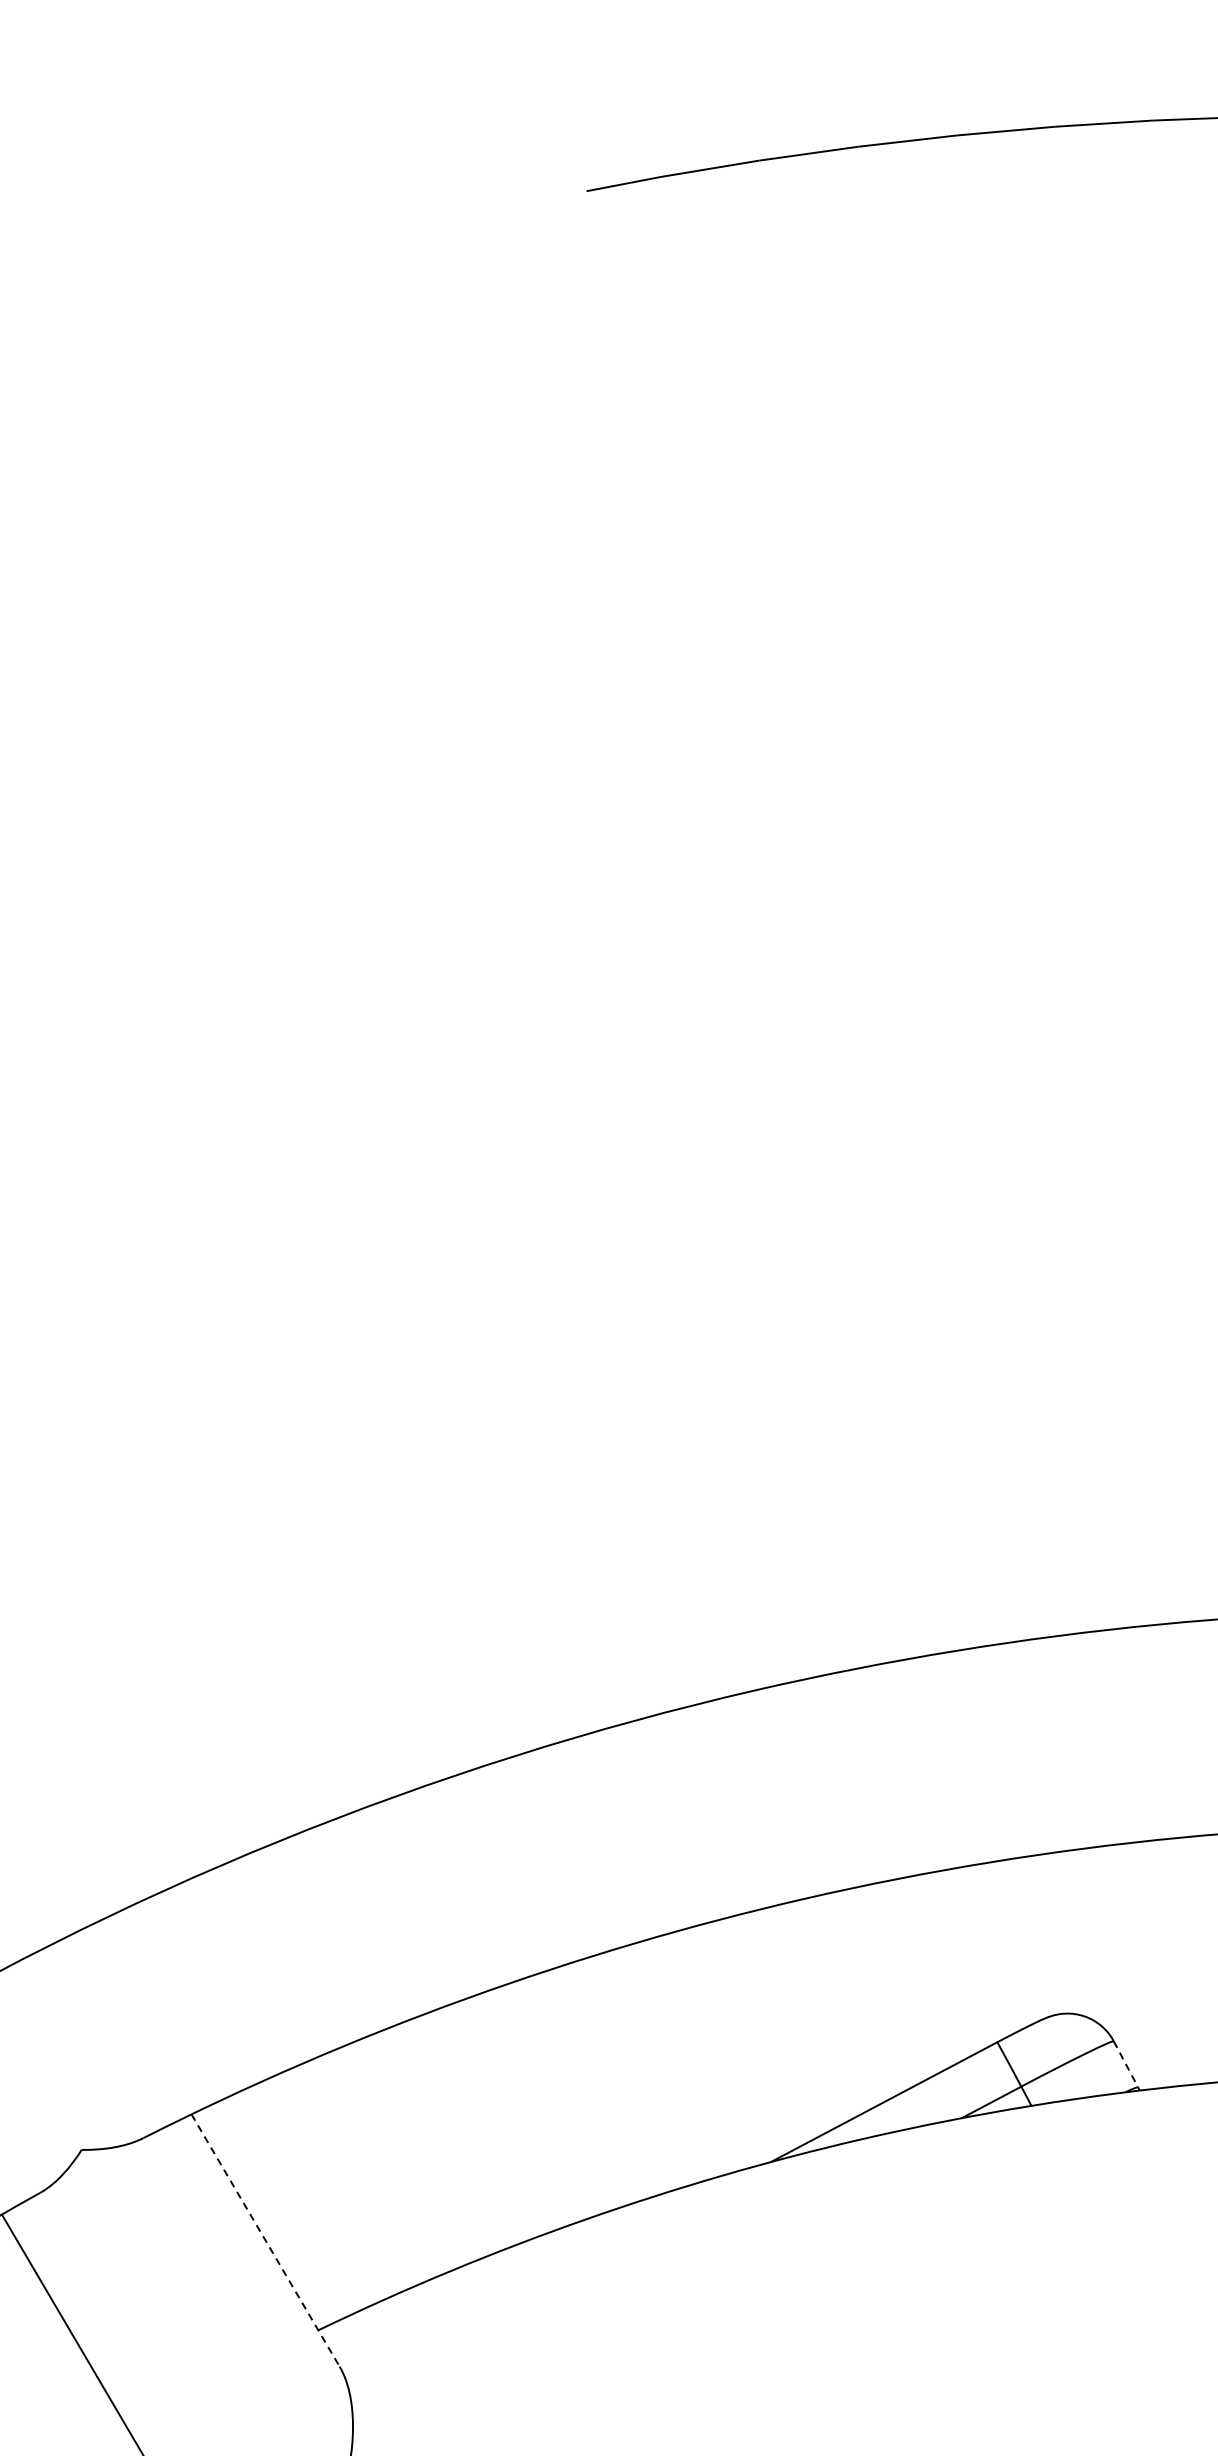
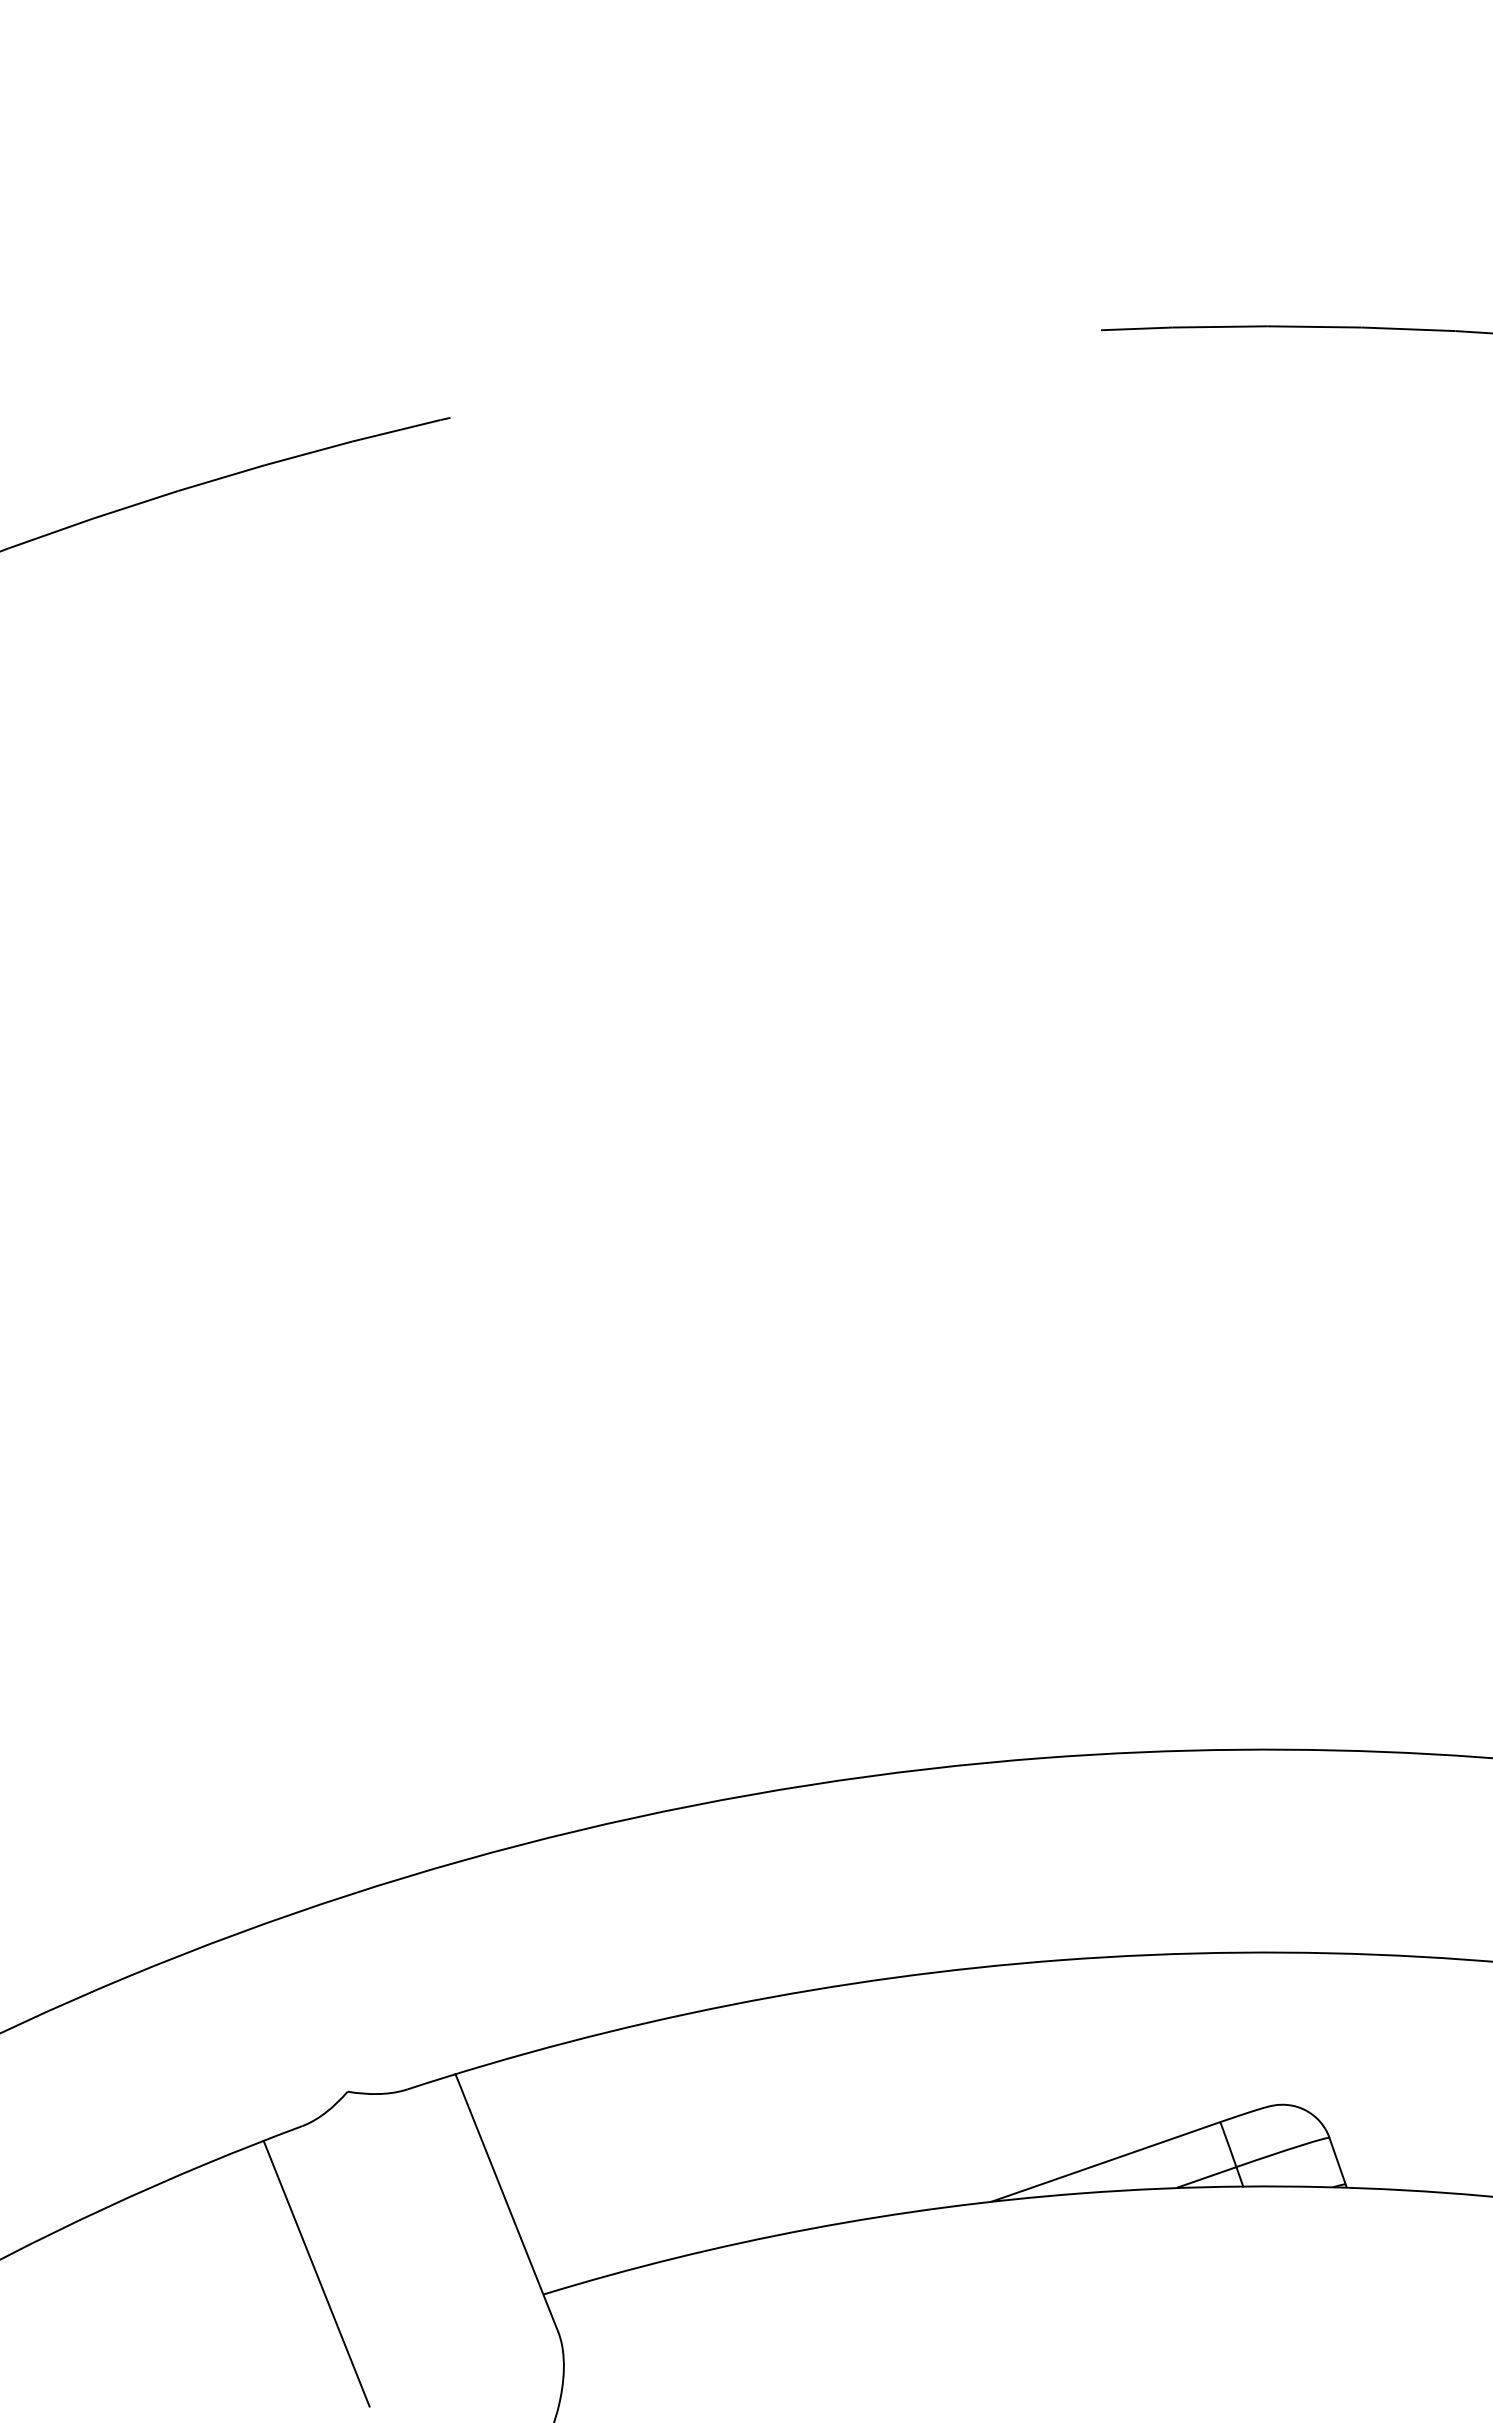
line: (1125, 2064) -> (1337, 2161), dashed -> solid
line: (265, 2240) -> (506, 2202), dashed -> solid

